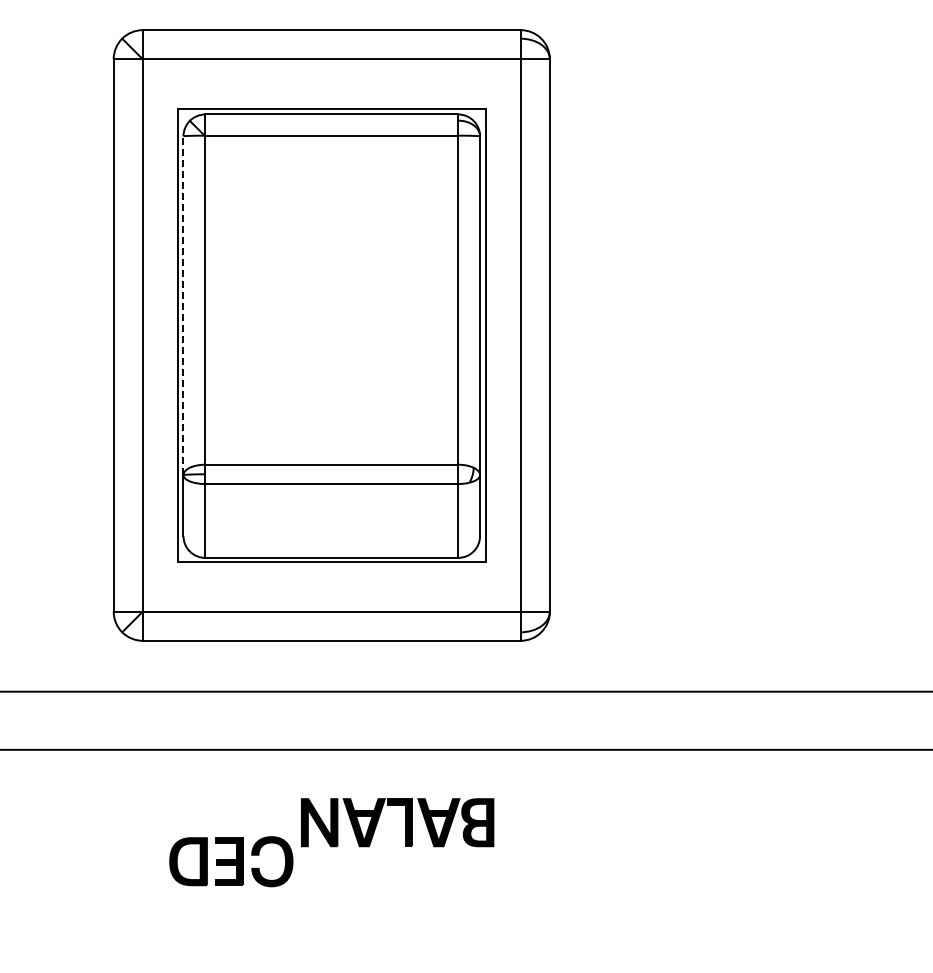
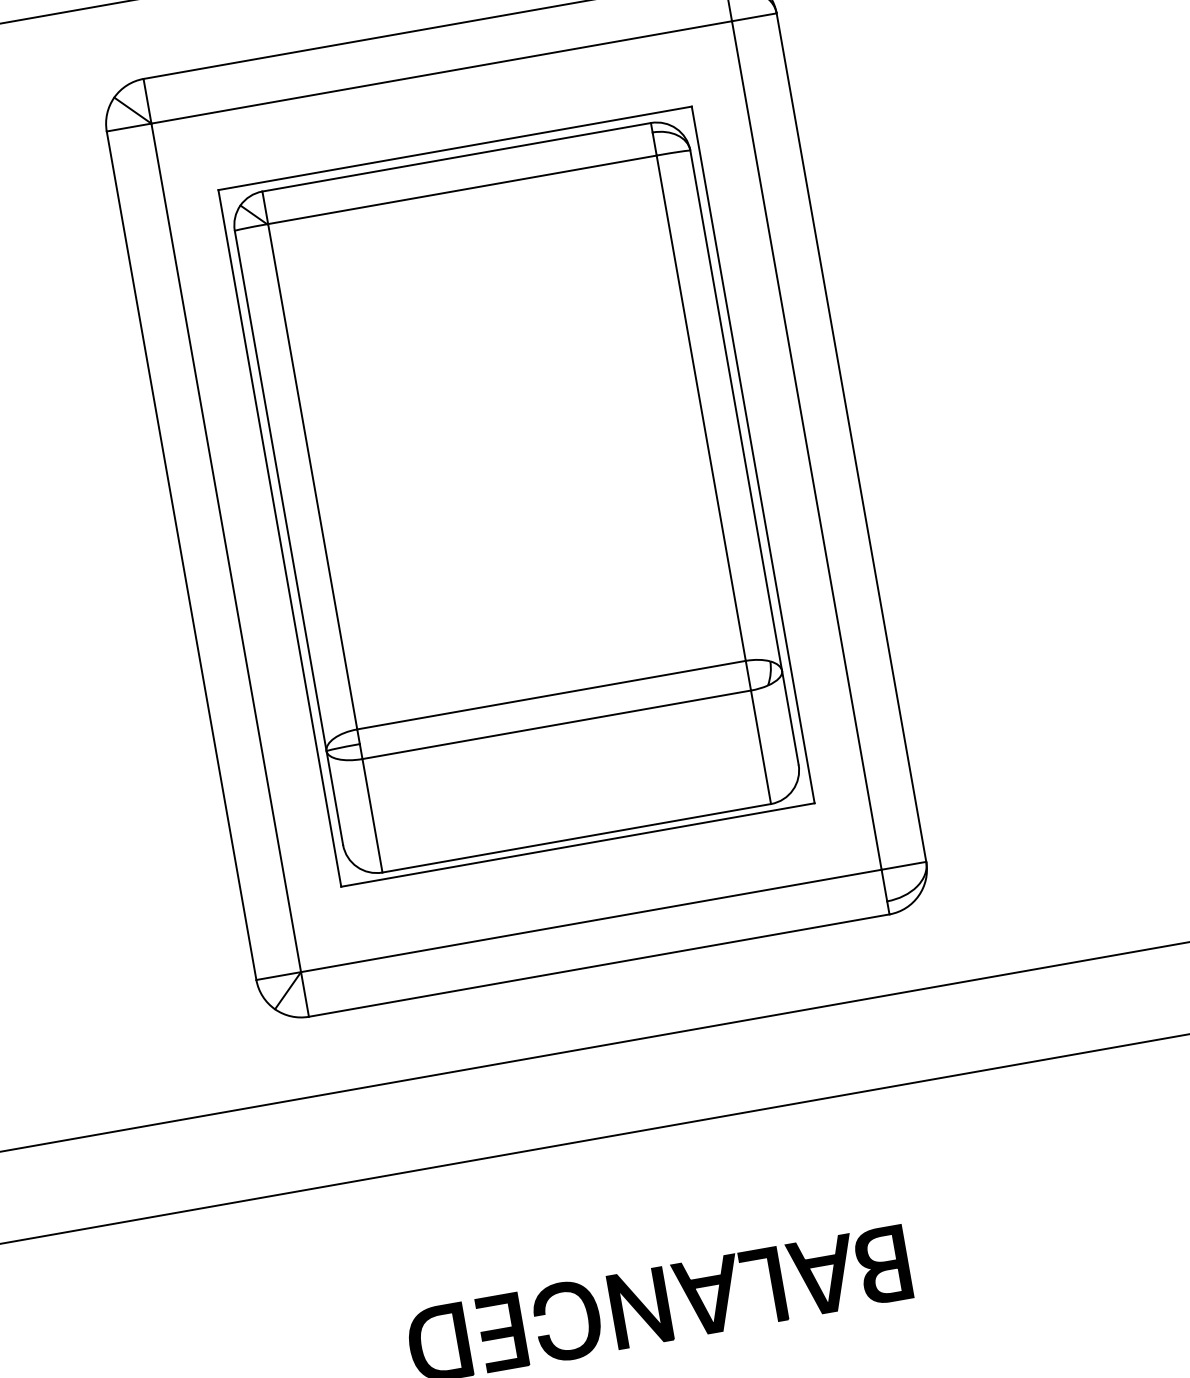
line: (183, 305) -> (280, 490), dashed -> solid
part: (405, 822) -> (772, 1284), moved

